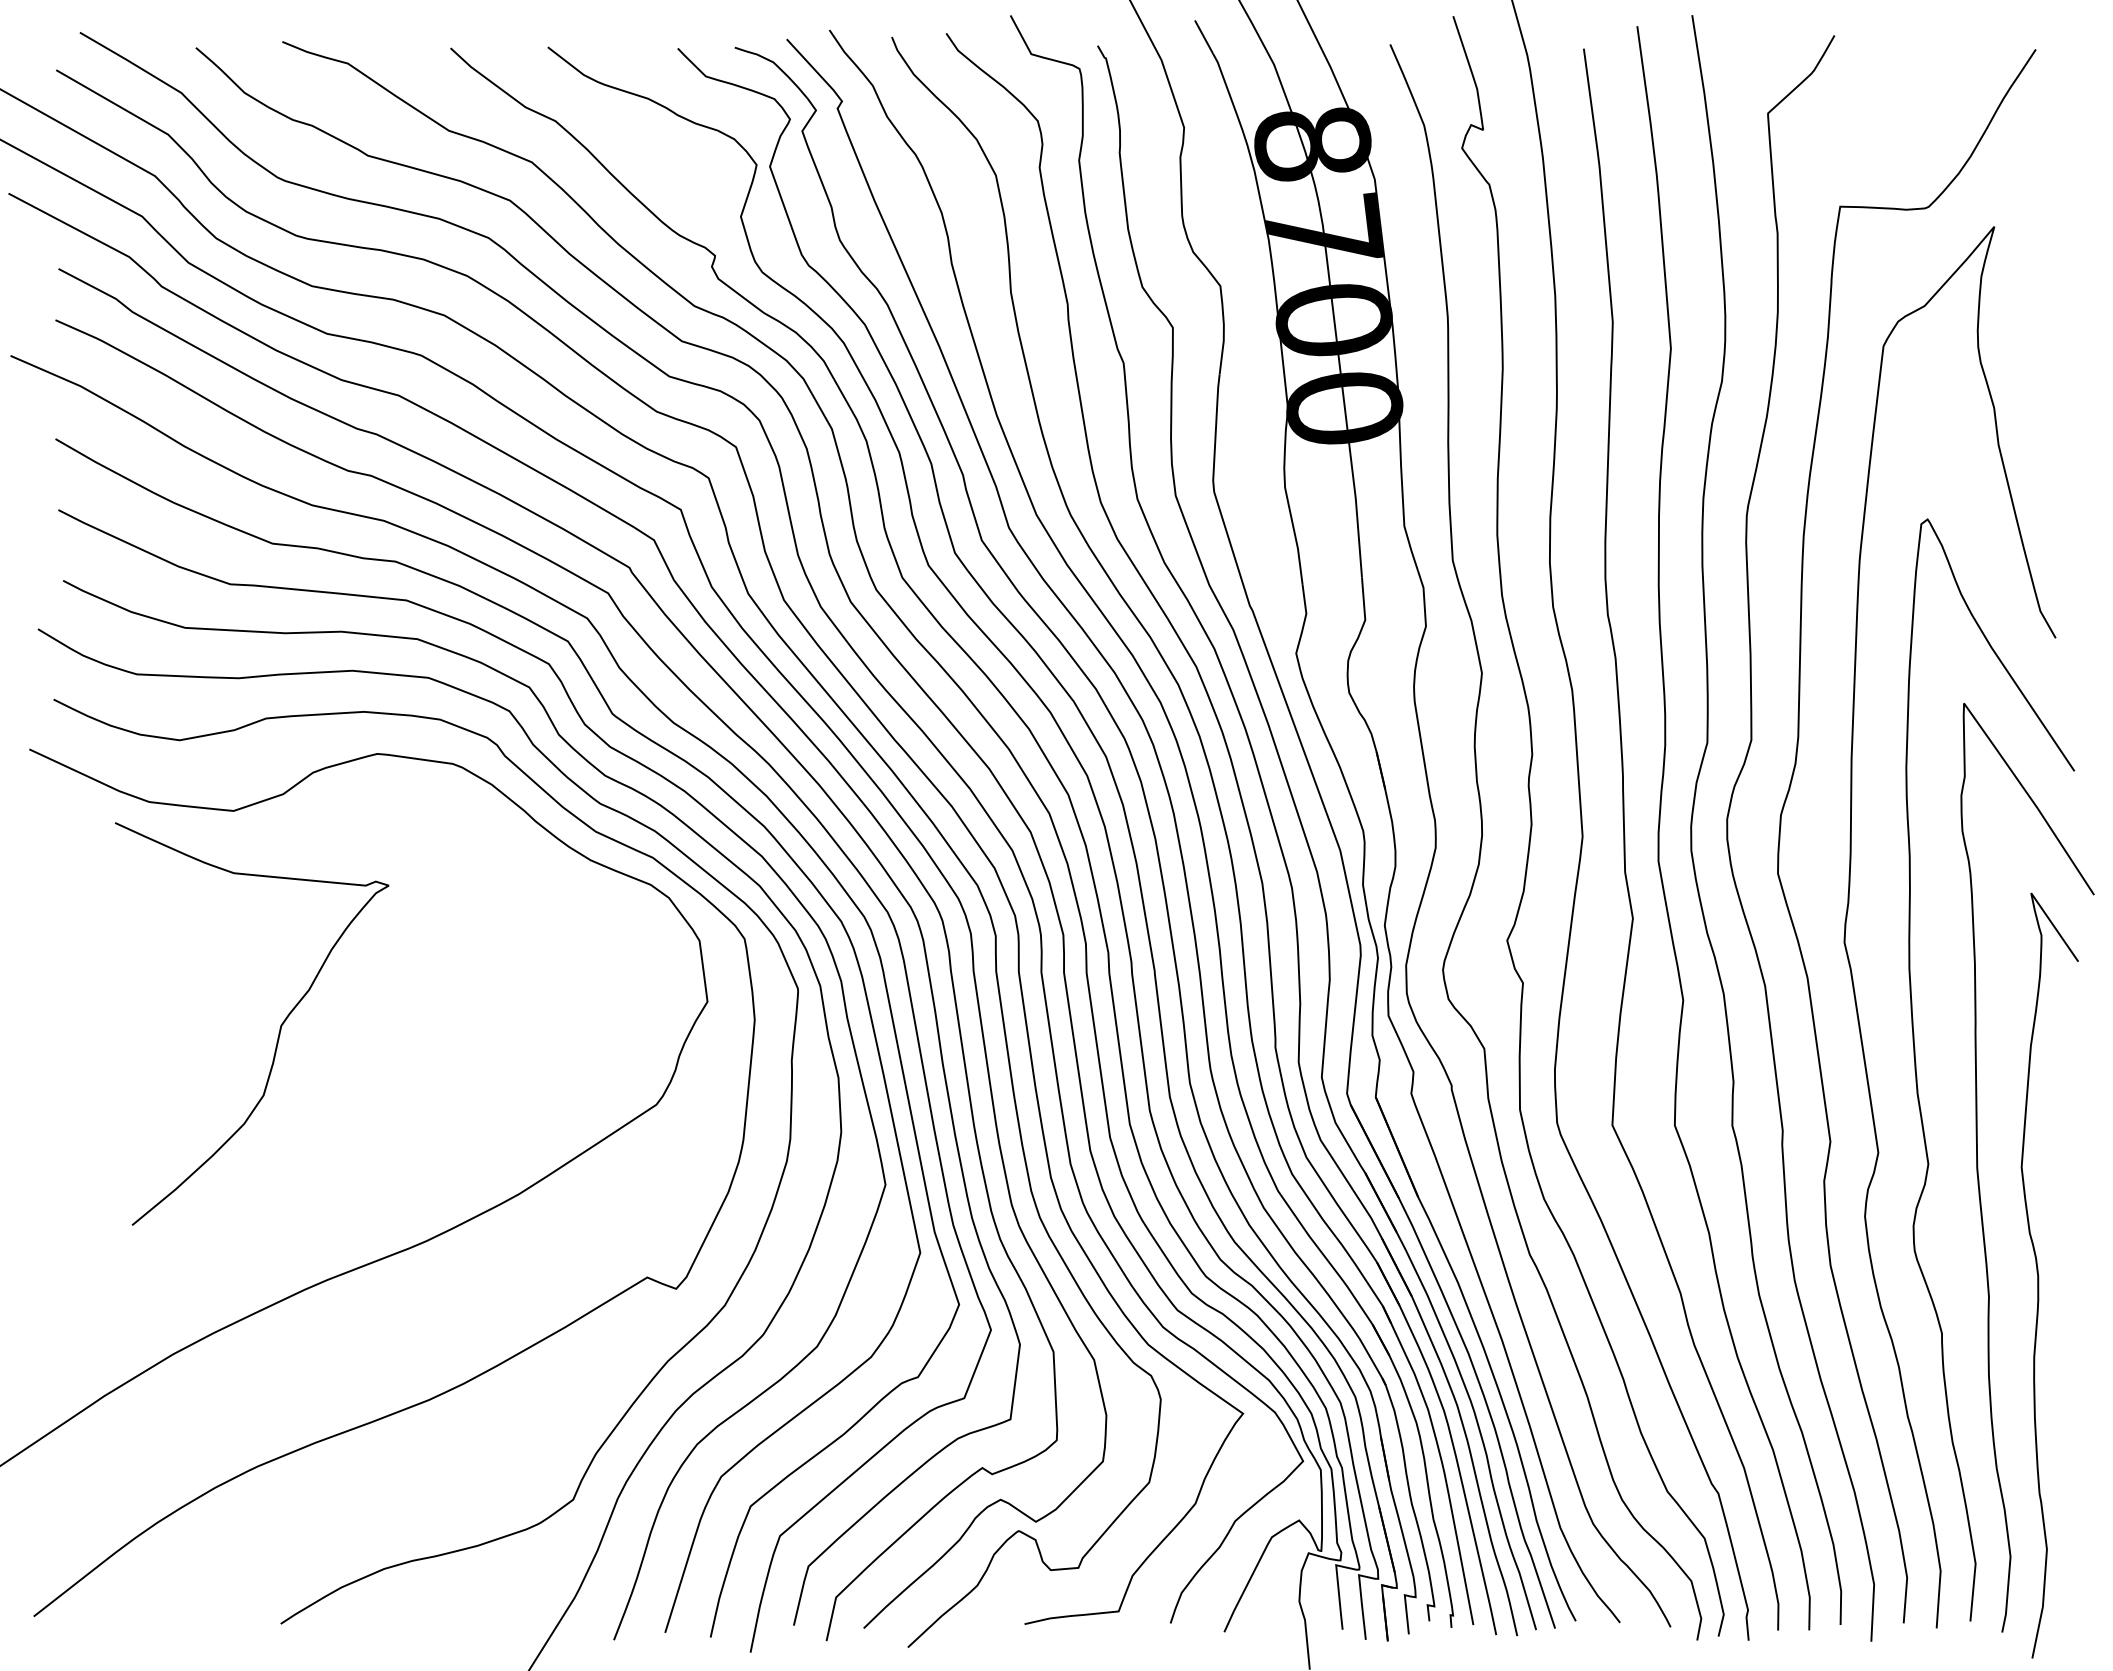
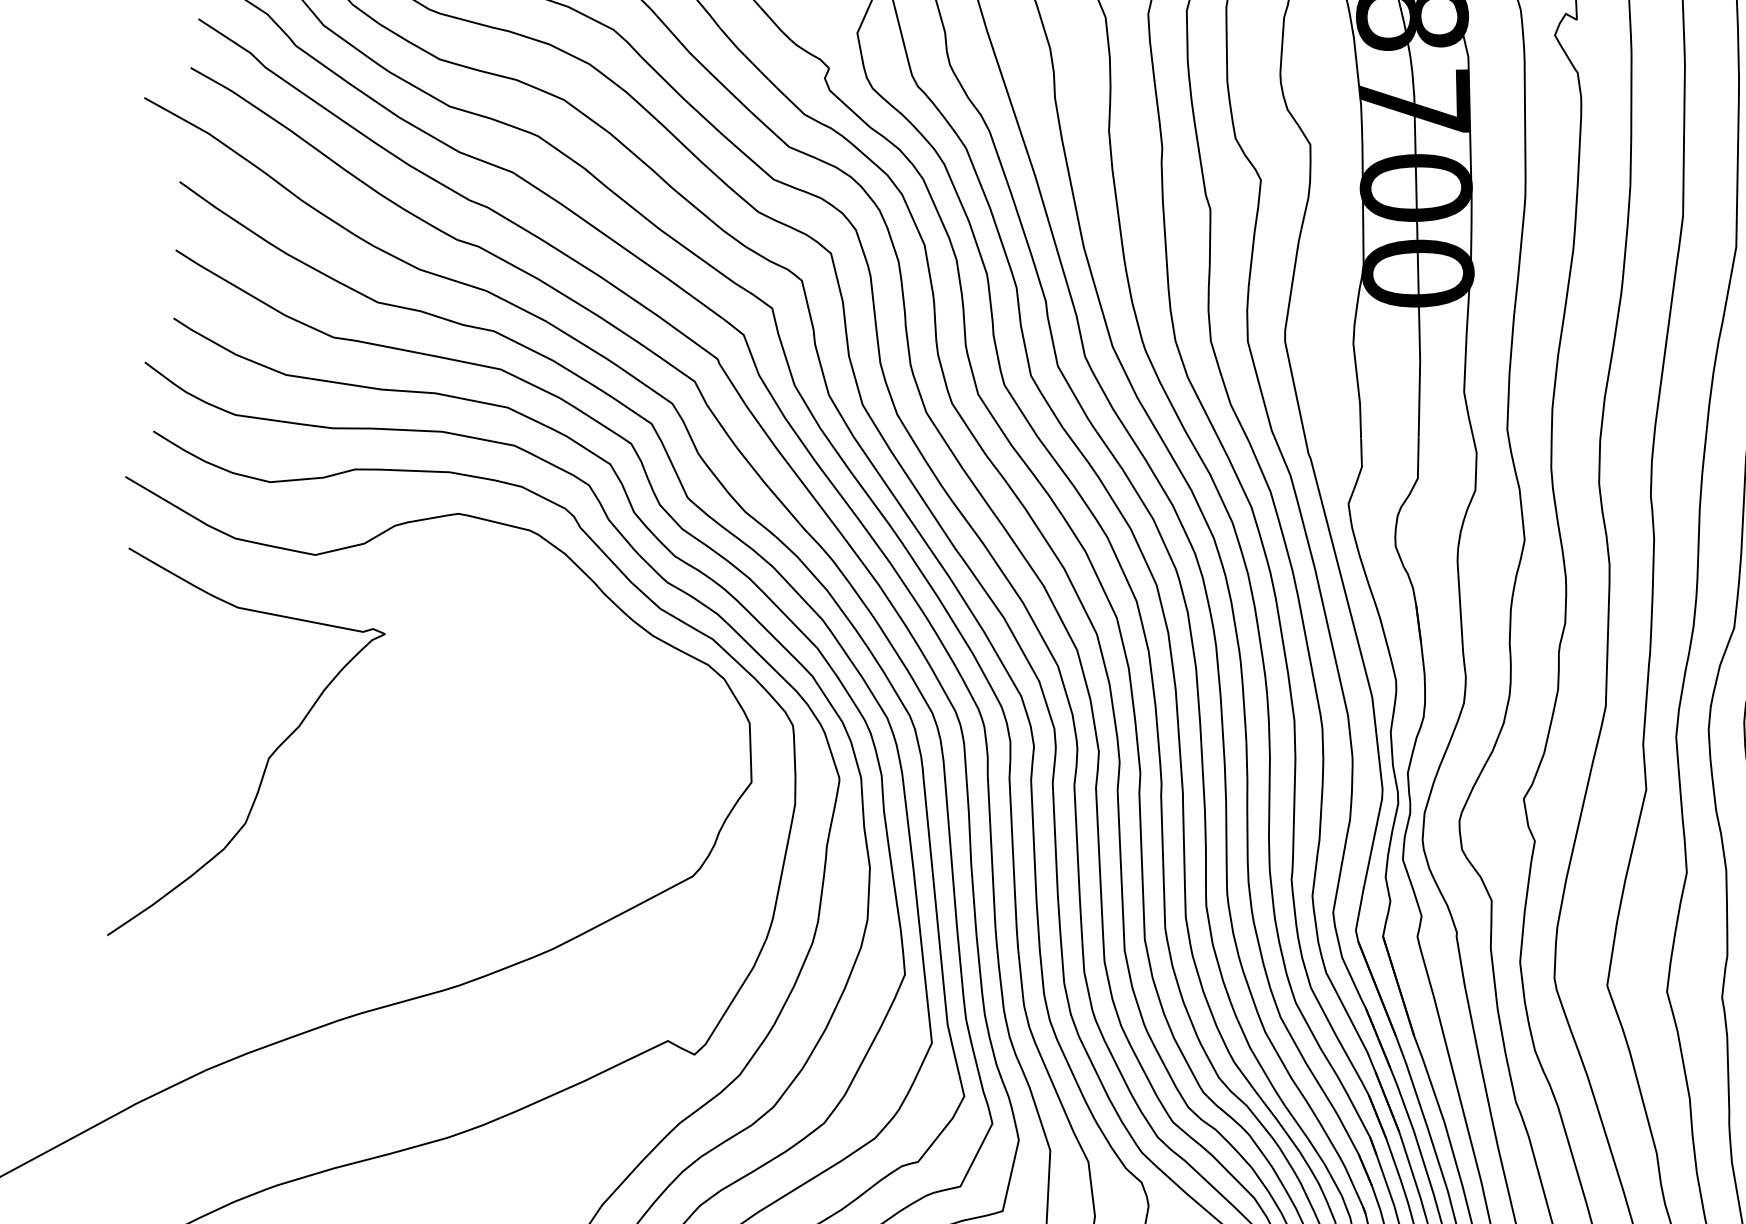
curve: (279, 1028) -> (266, 760), moved

